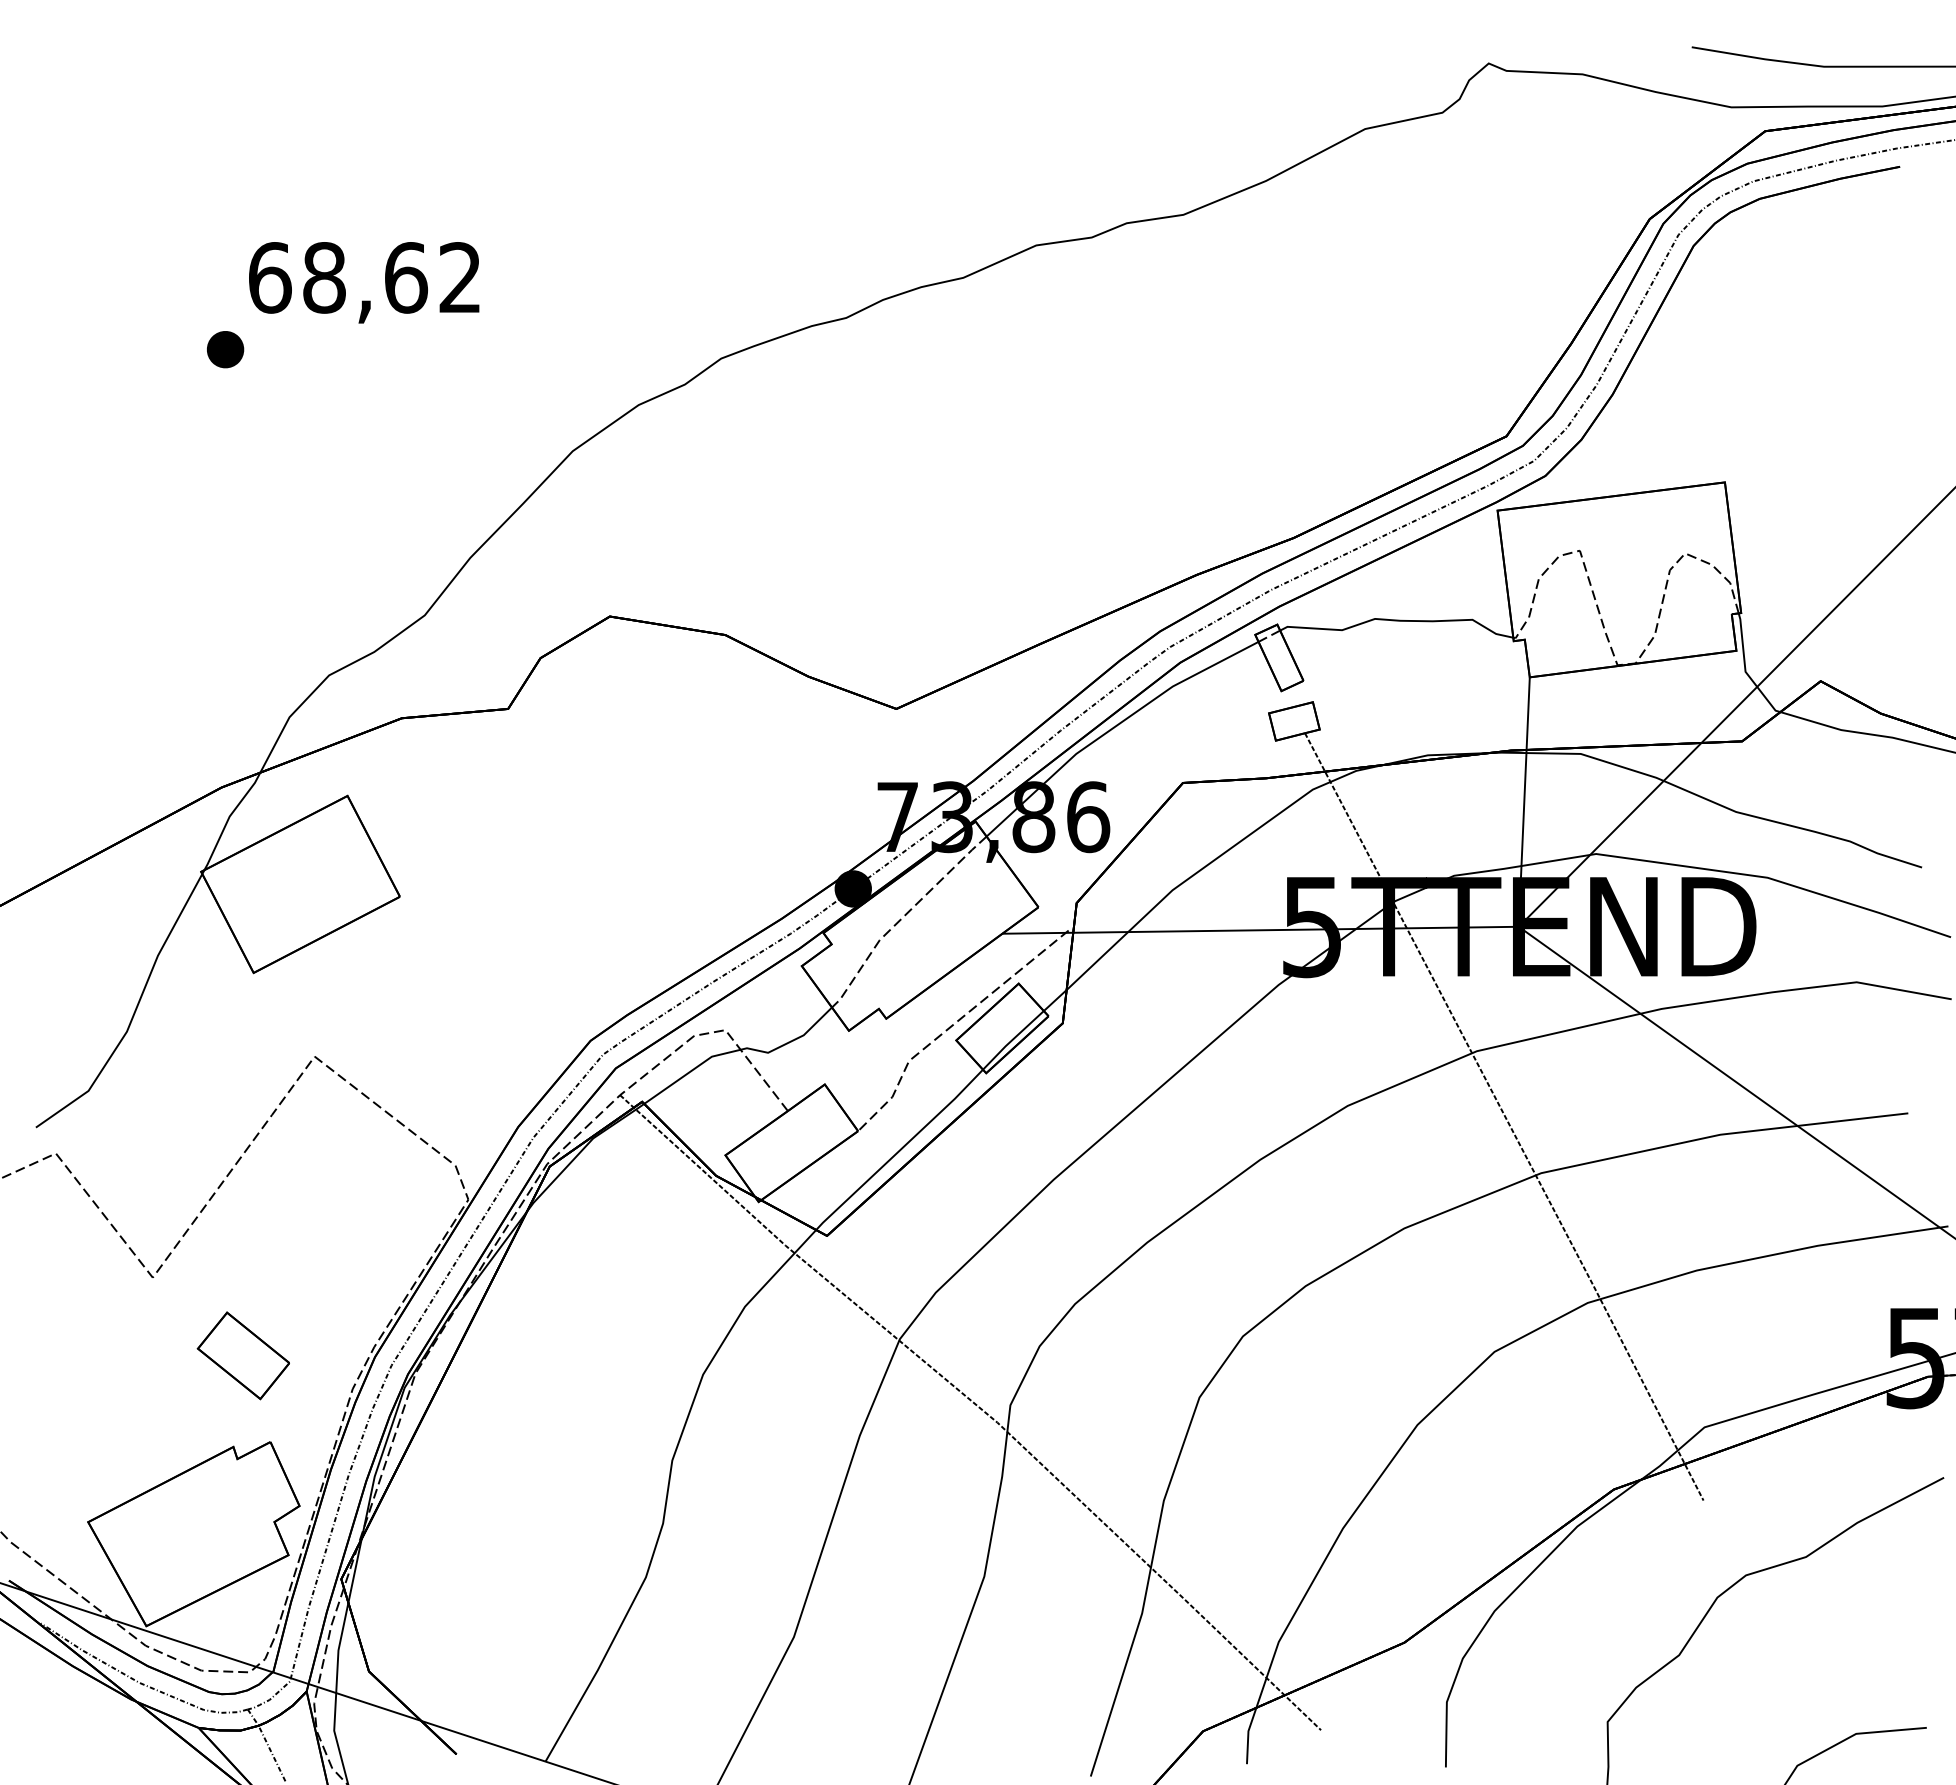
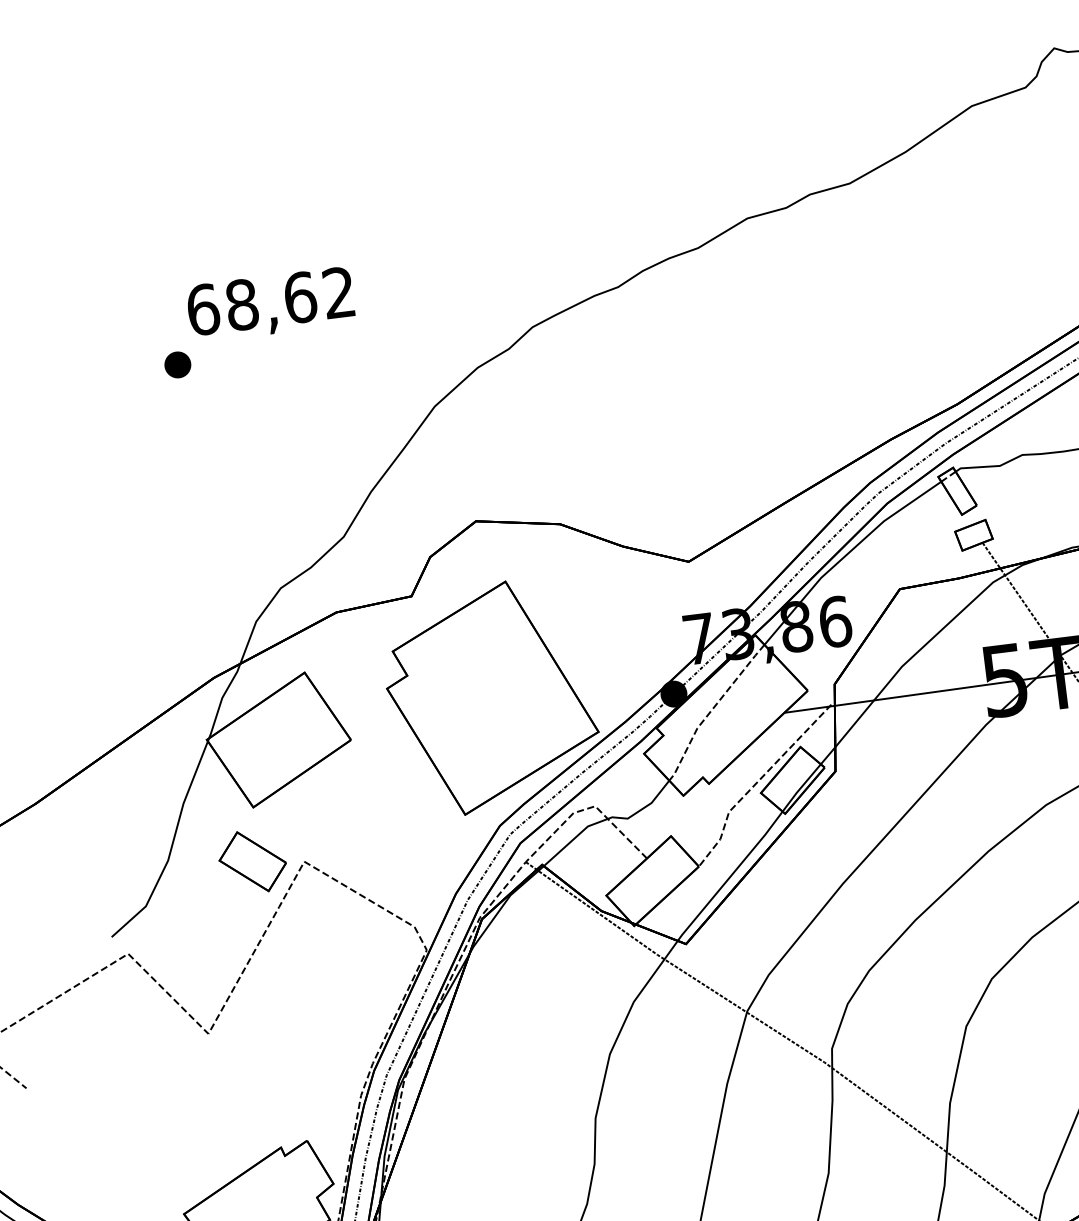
part: (600, 861) -> (491, 697), added
part: (242, 1355) -> (252, 861), moved

